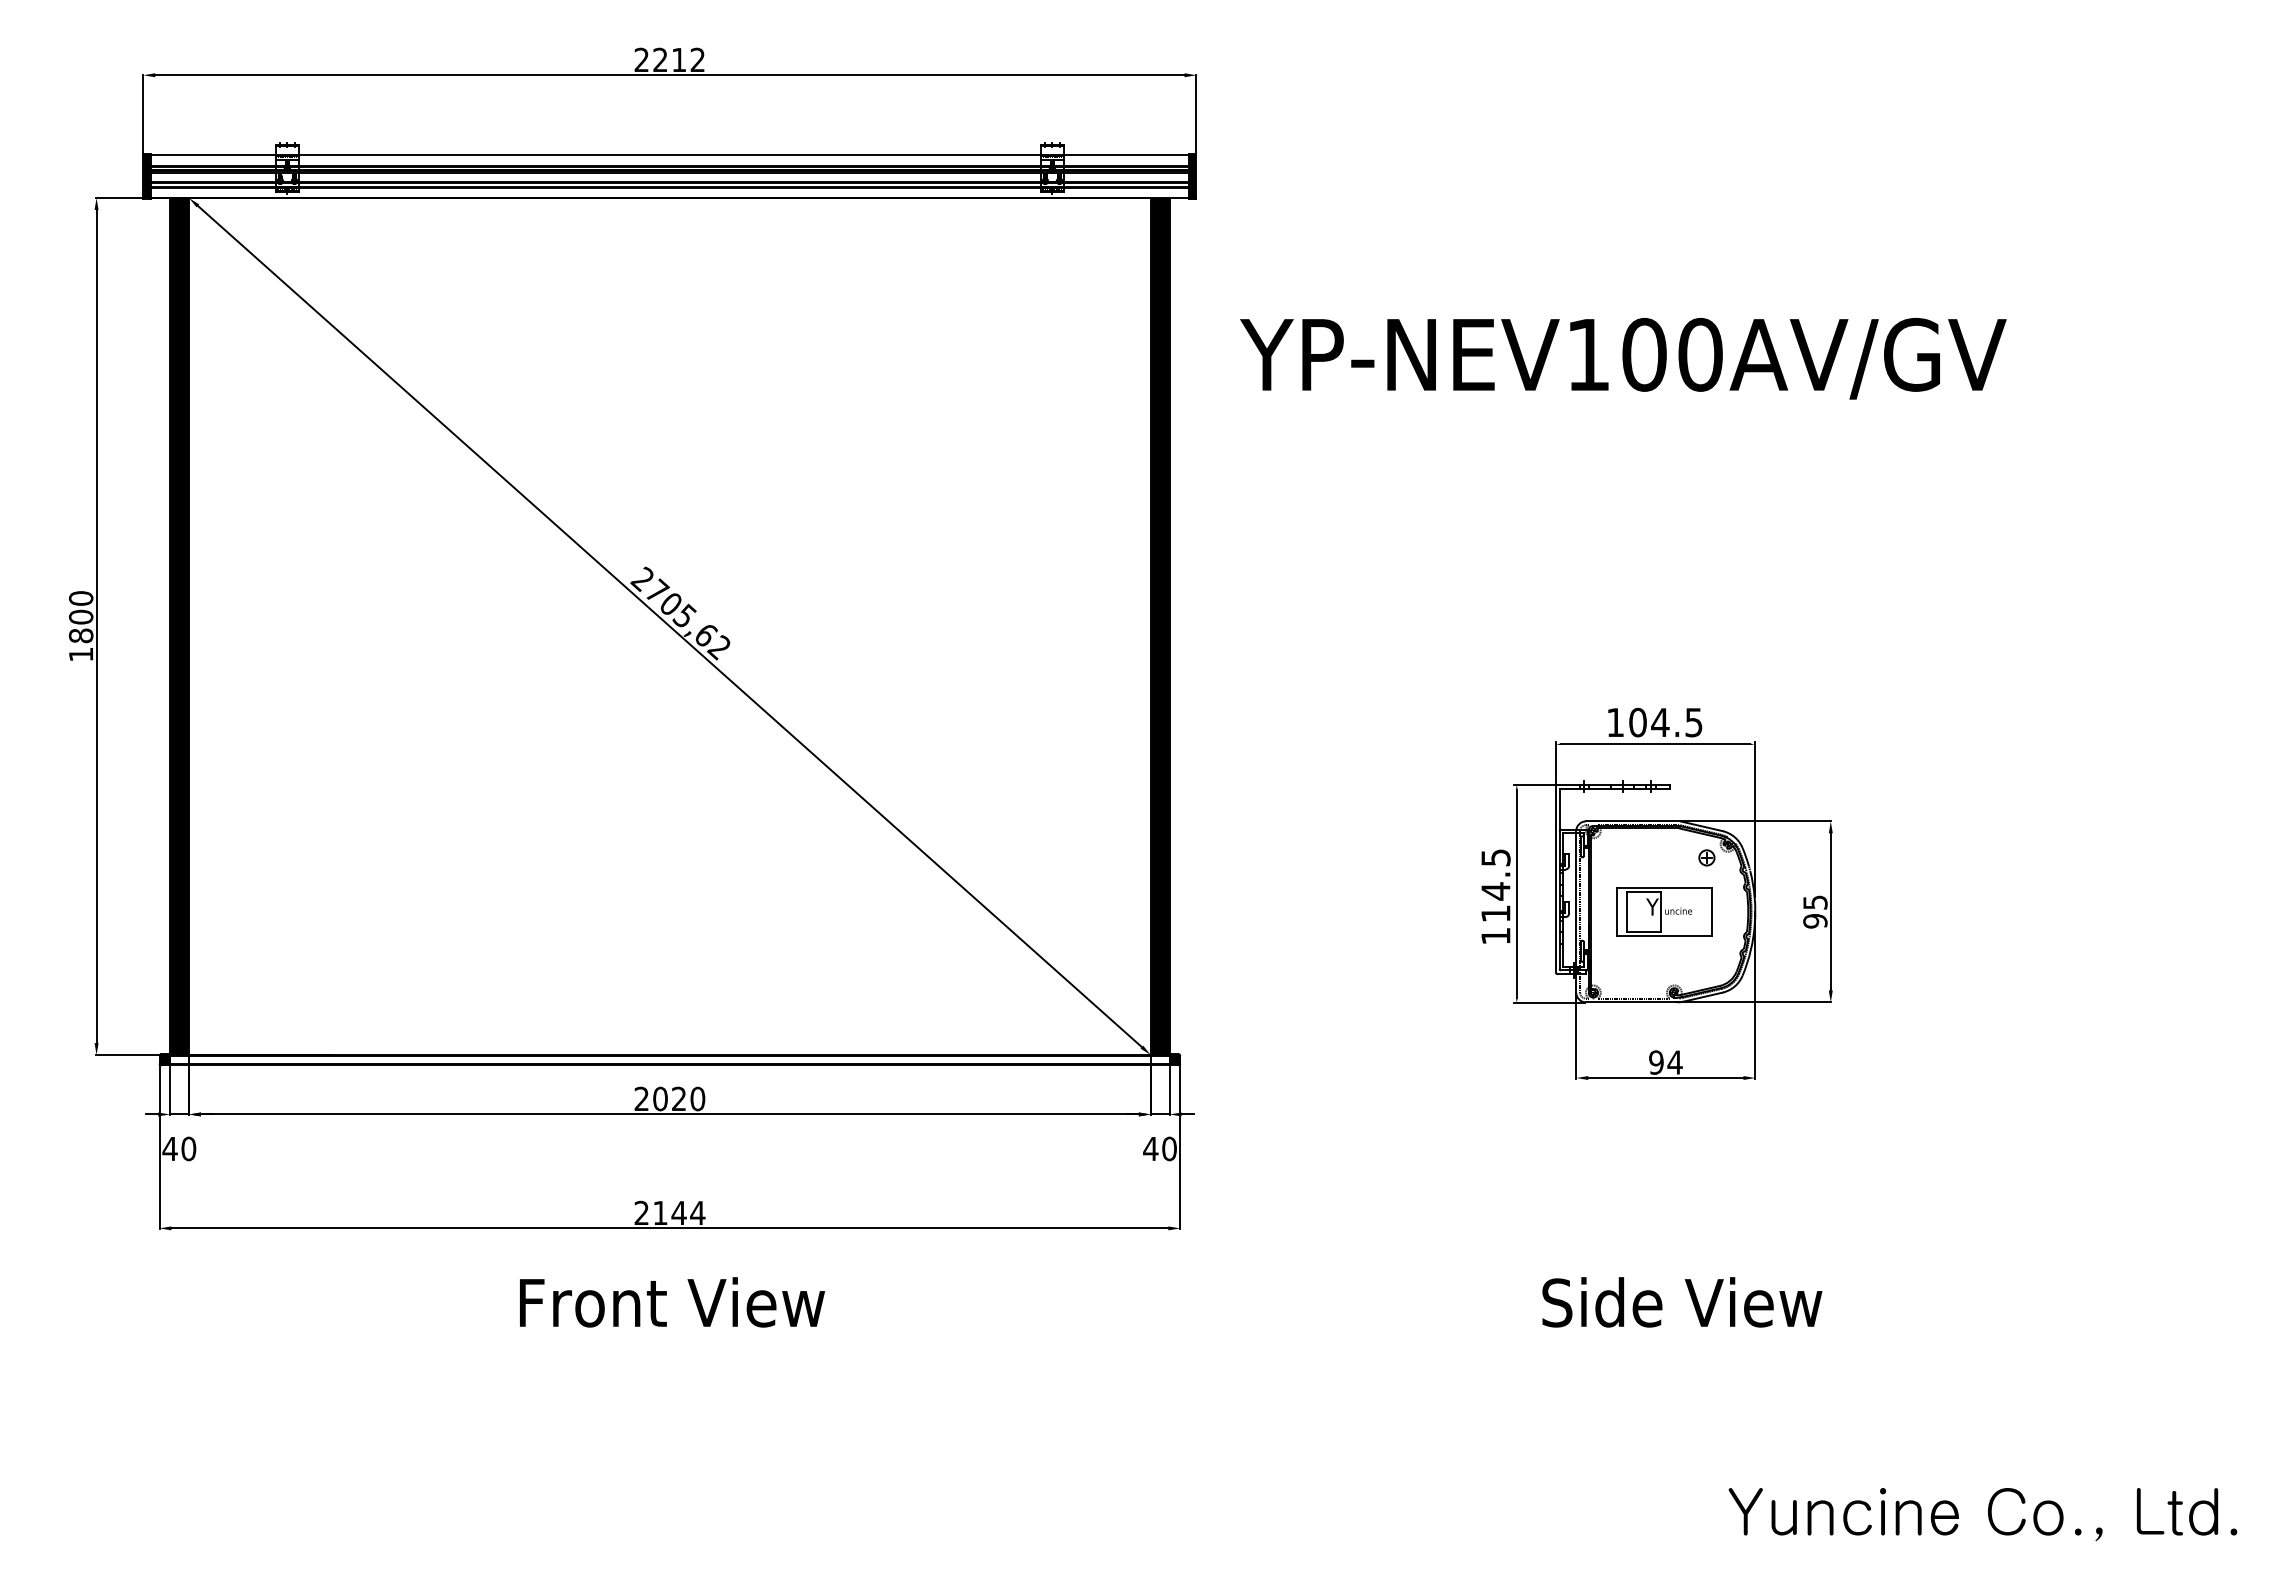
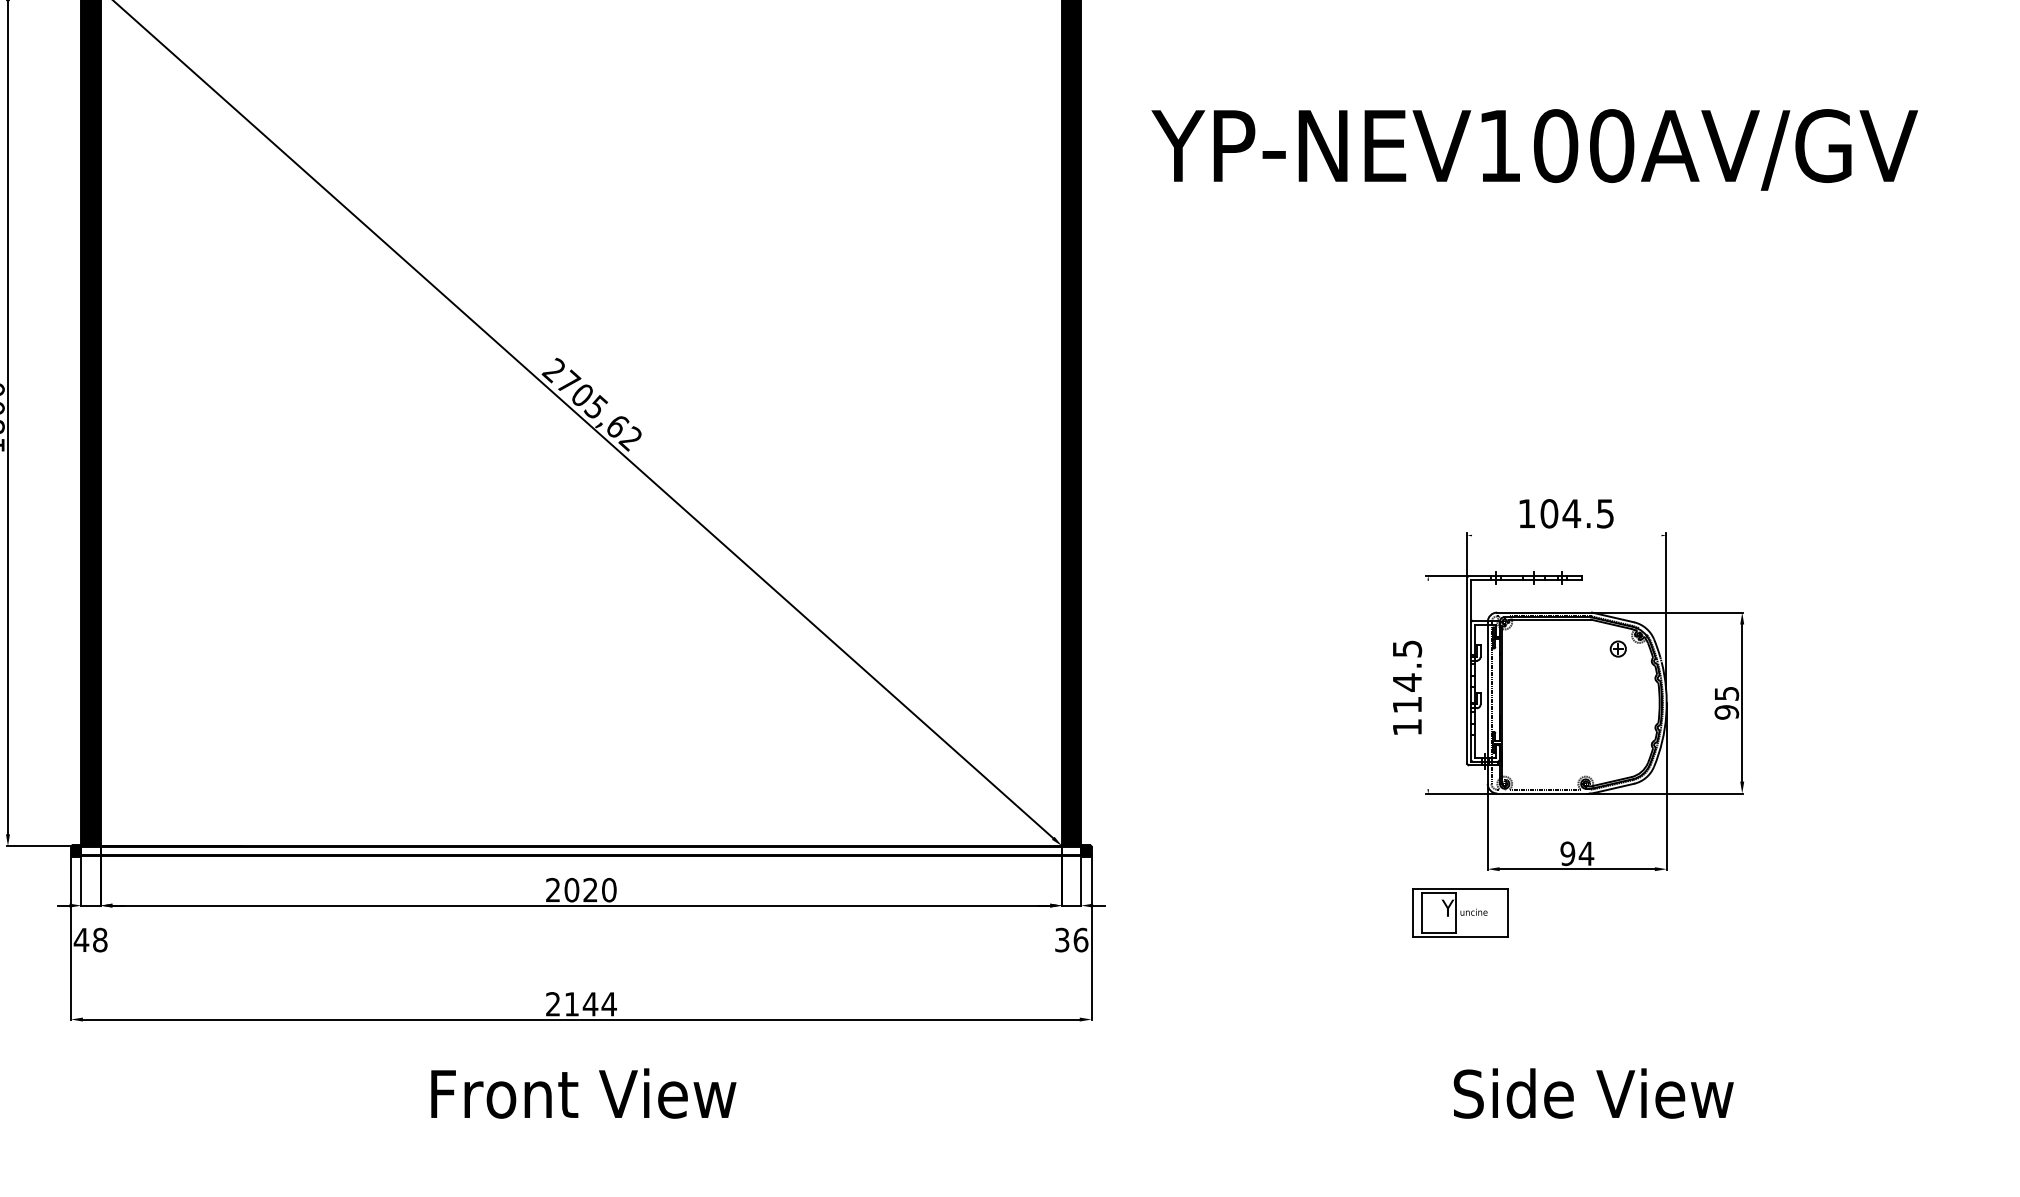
line: (1655, 744) -> (1566, 535), removed
line: (1516, 893) -> (1427, 684), removed
part: (1664, 911) -> (1459, 912), moved
text: (188, 1148) -> (99, 939), 40 -> 48
text: (1160, 1148) -> (1071, 939), 40 -> 36

